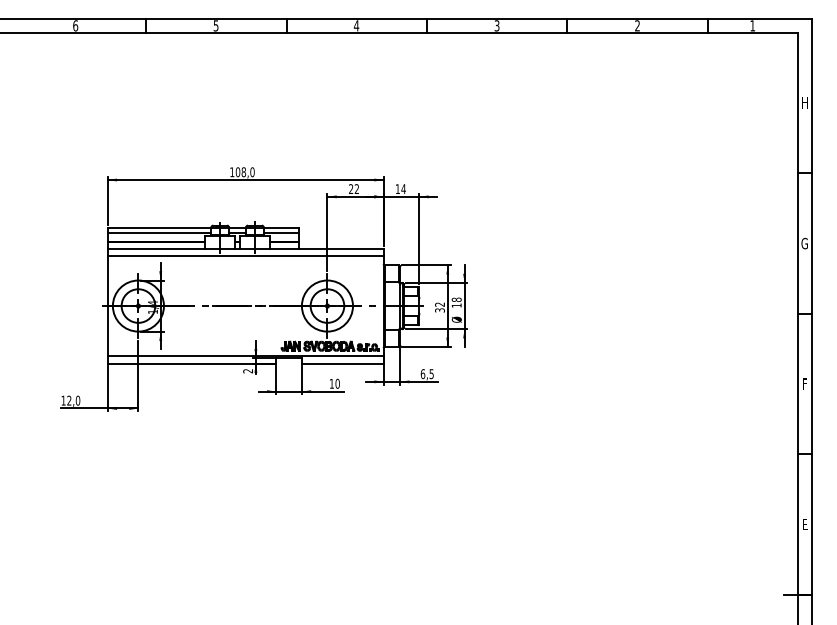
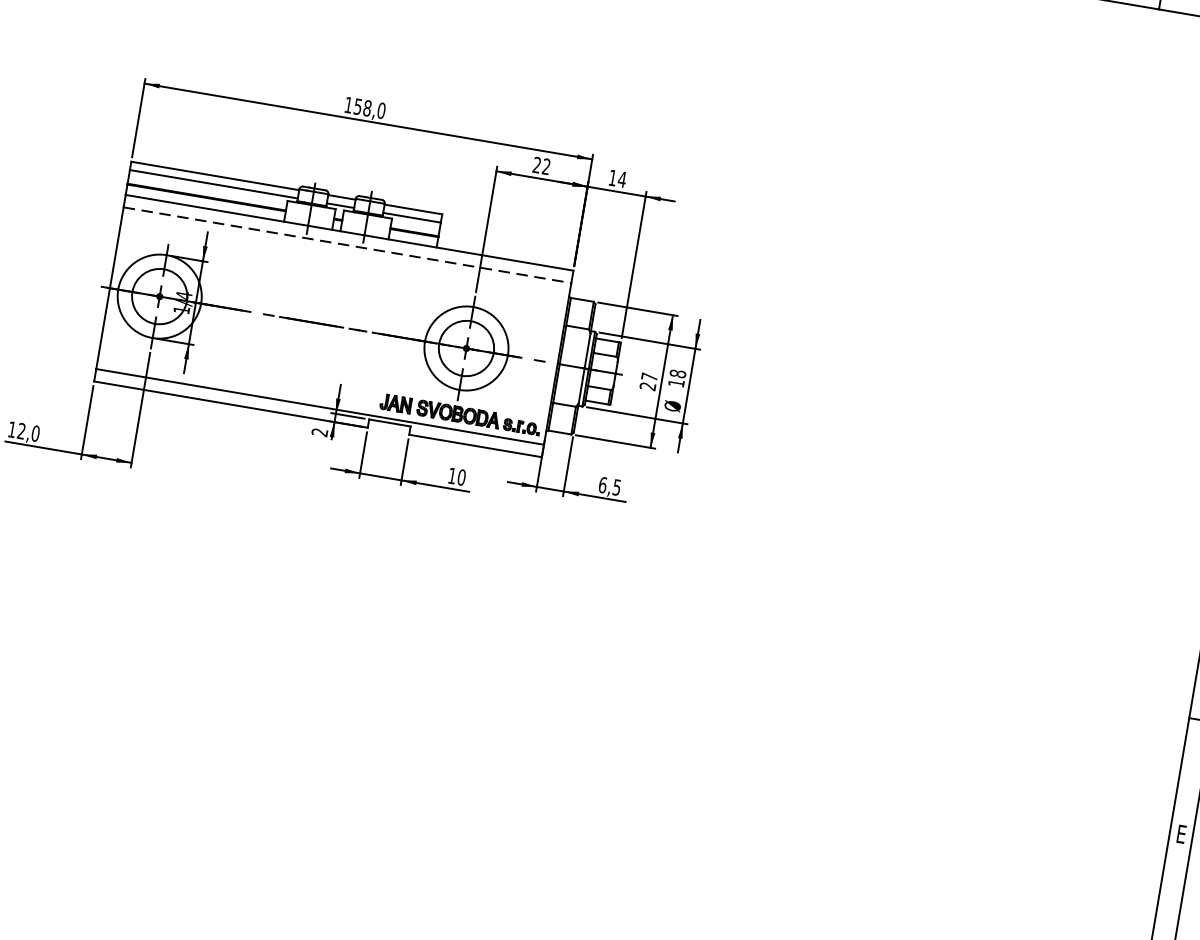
text: (237, 172) -> (357, 107), 108,0 -> 158,0
line: (245, 256) -> (347, 245), solid -> dashed
text: (439, 307) -> (647, 381), 32 -> 27

